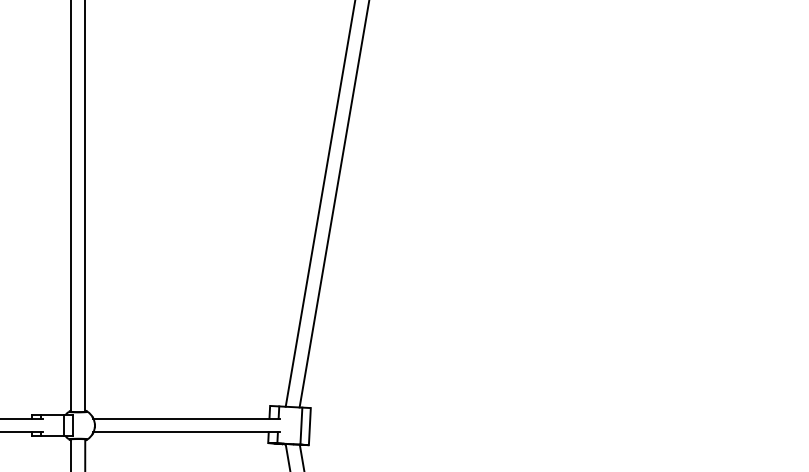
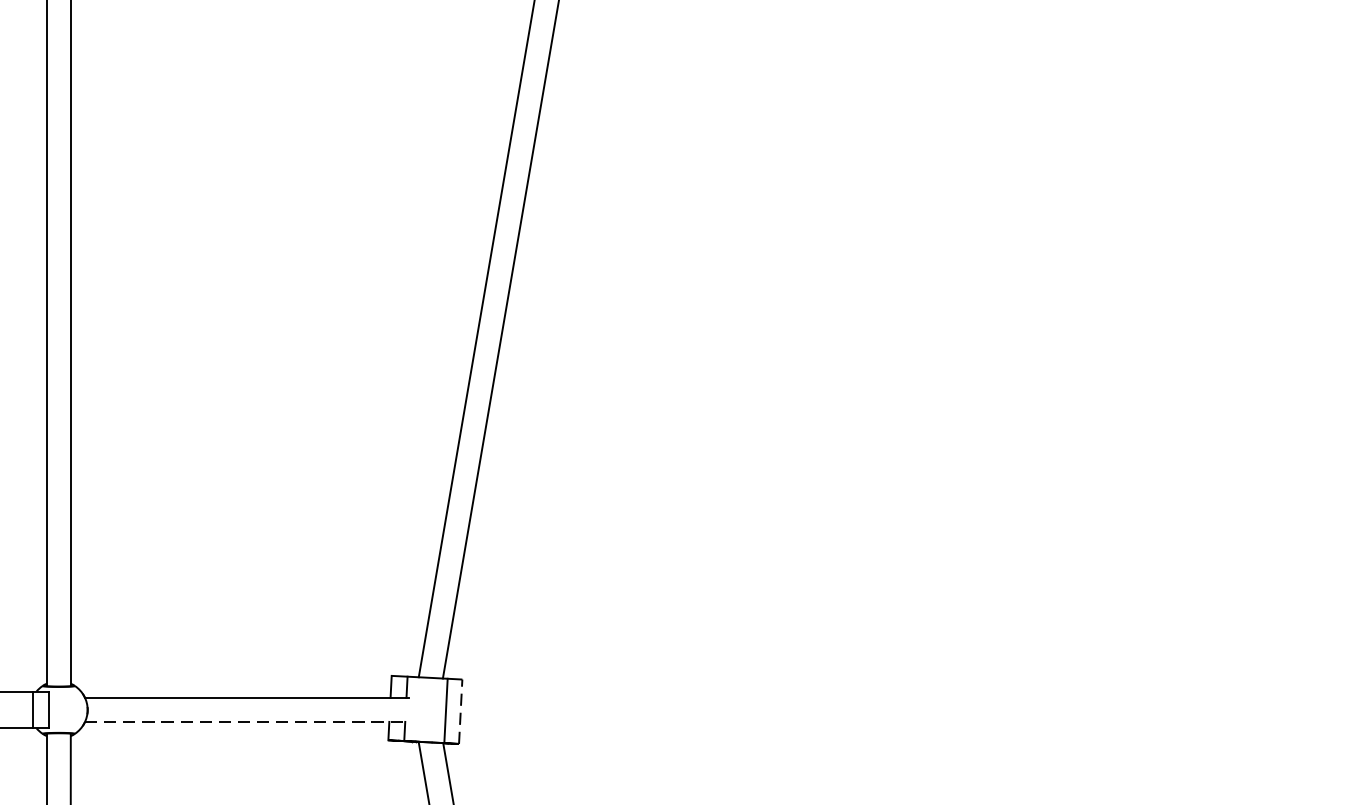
line: (309, 426) -> (460, 711), solid -> dashed
line: (187, 432) -> (248, 721), solid -> dashed

